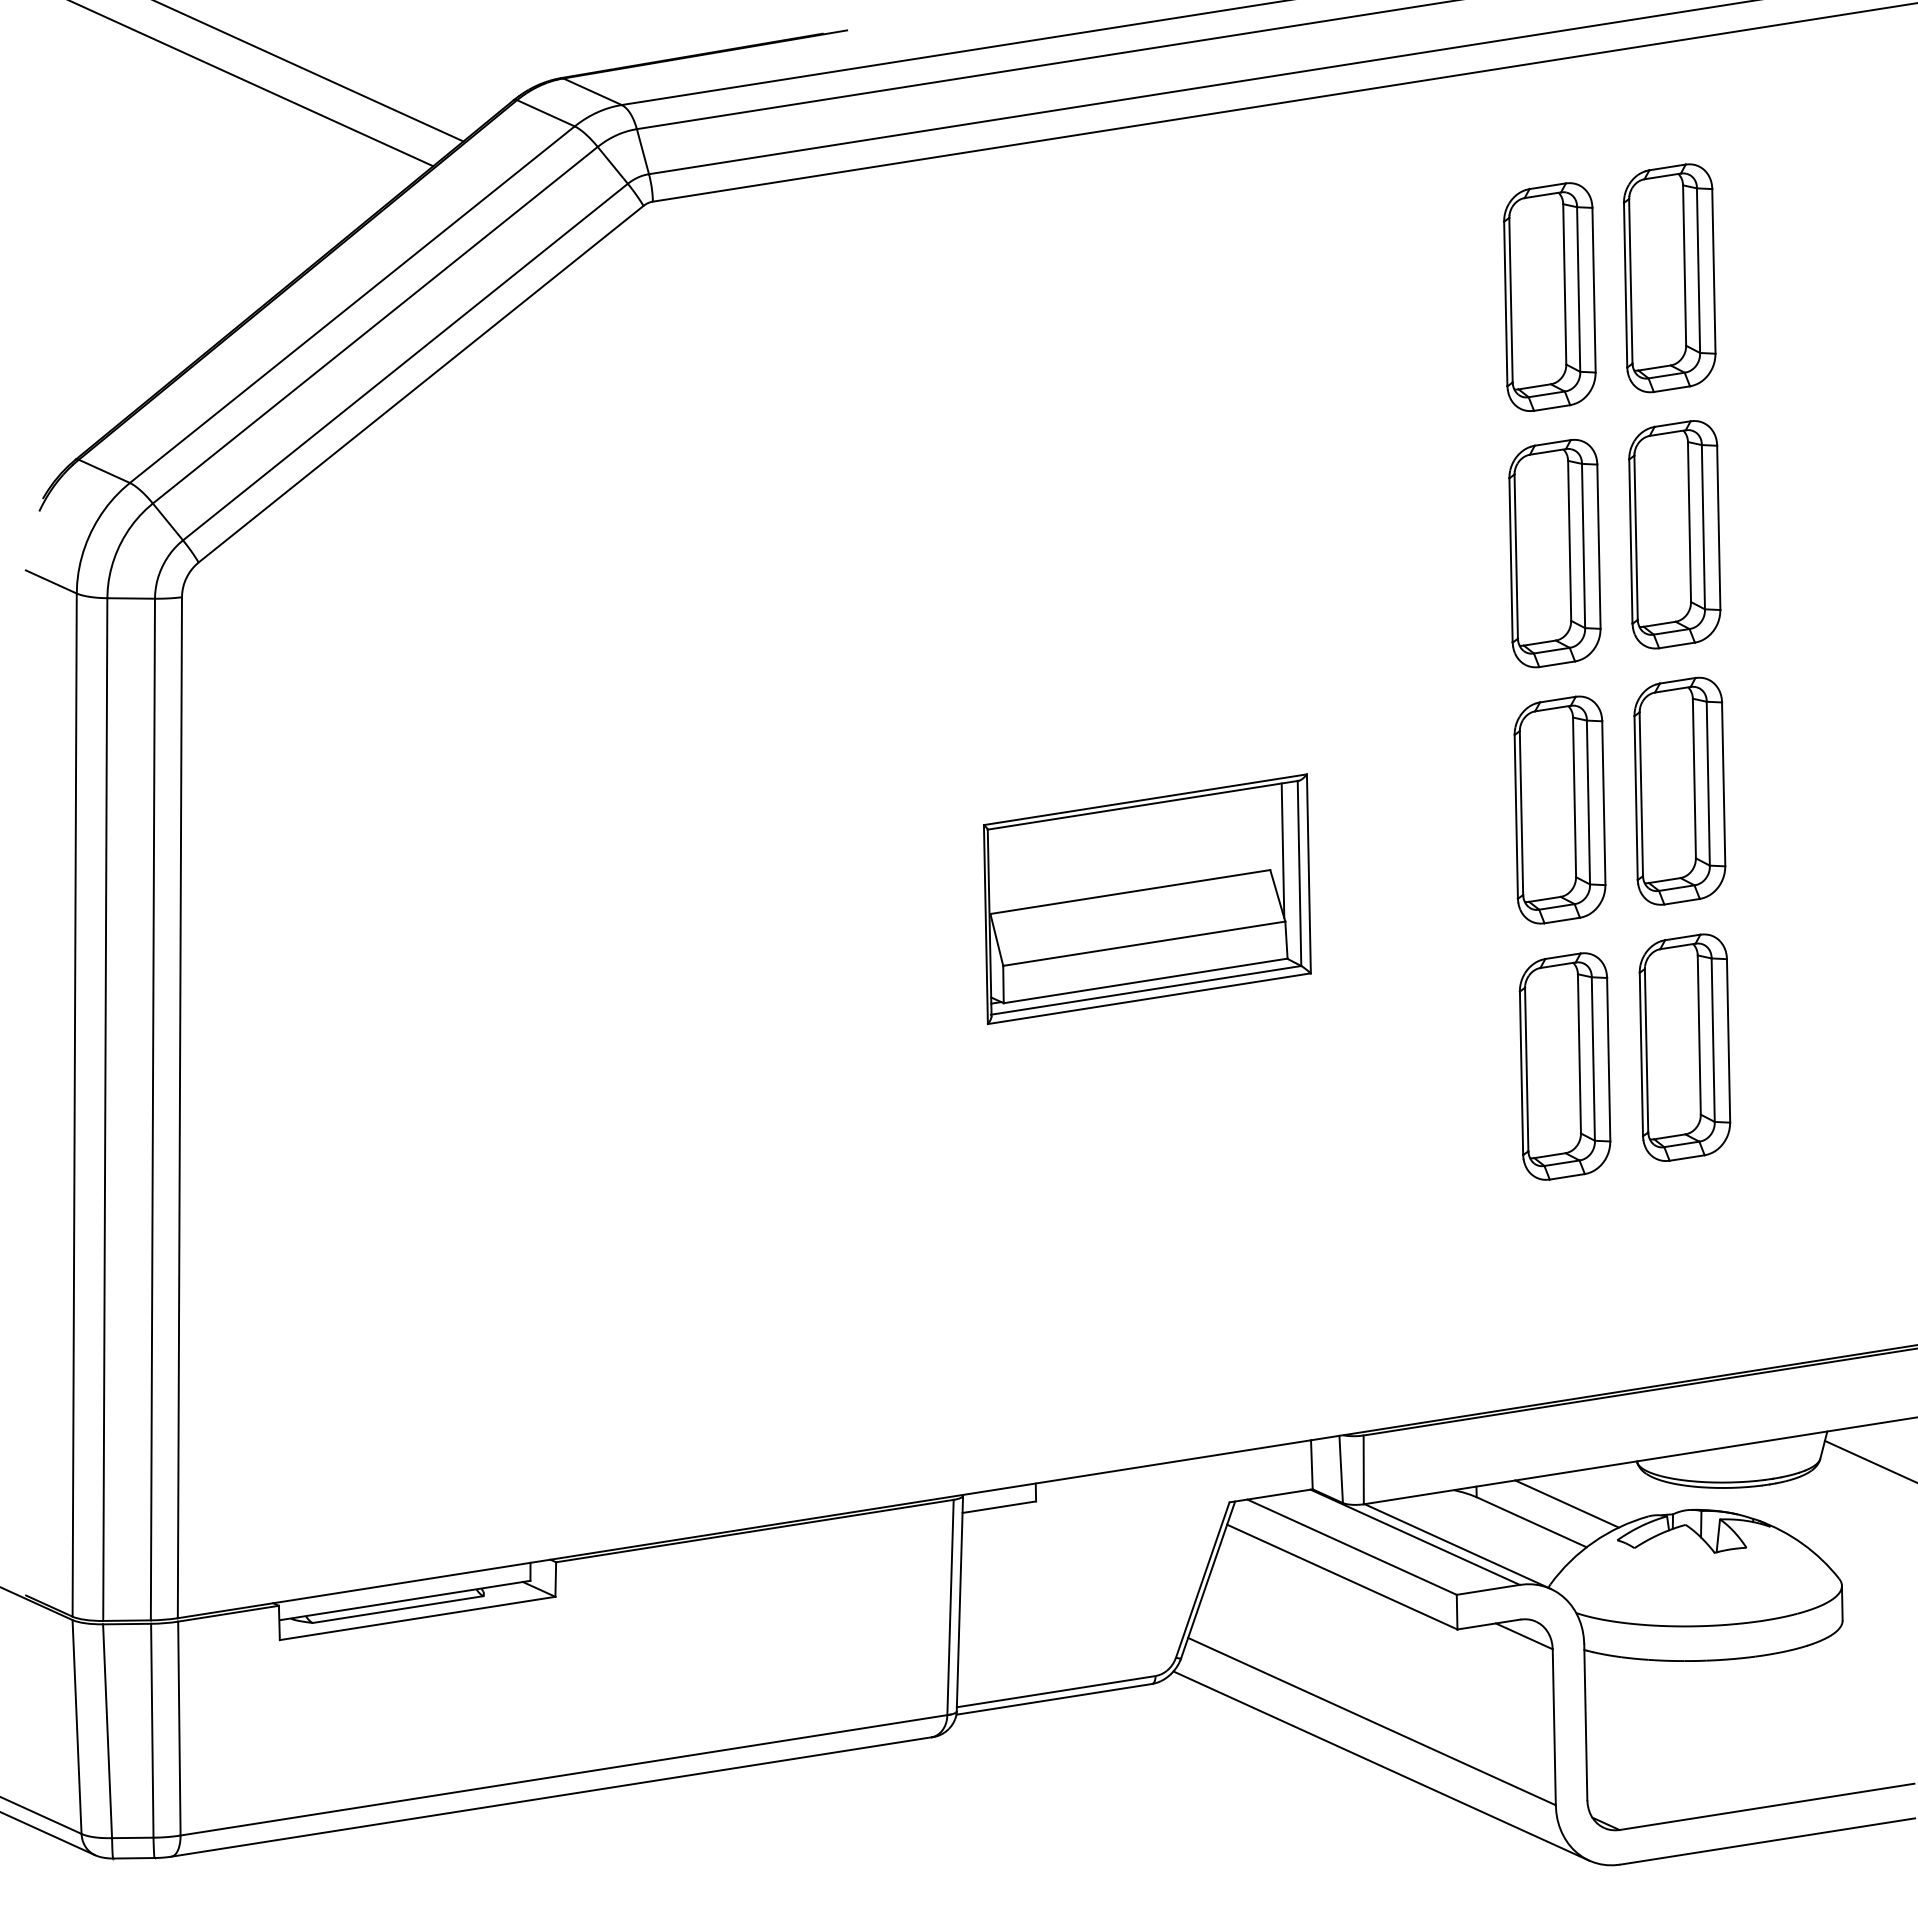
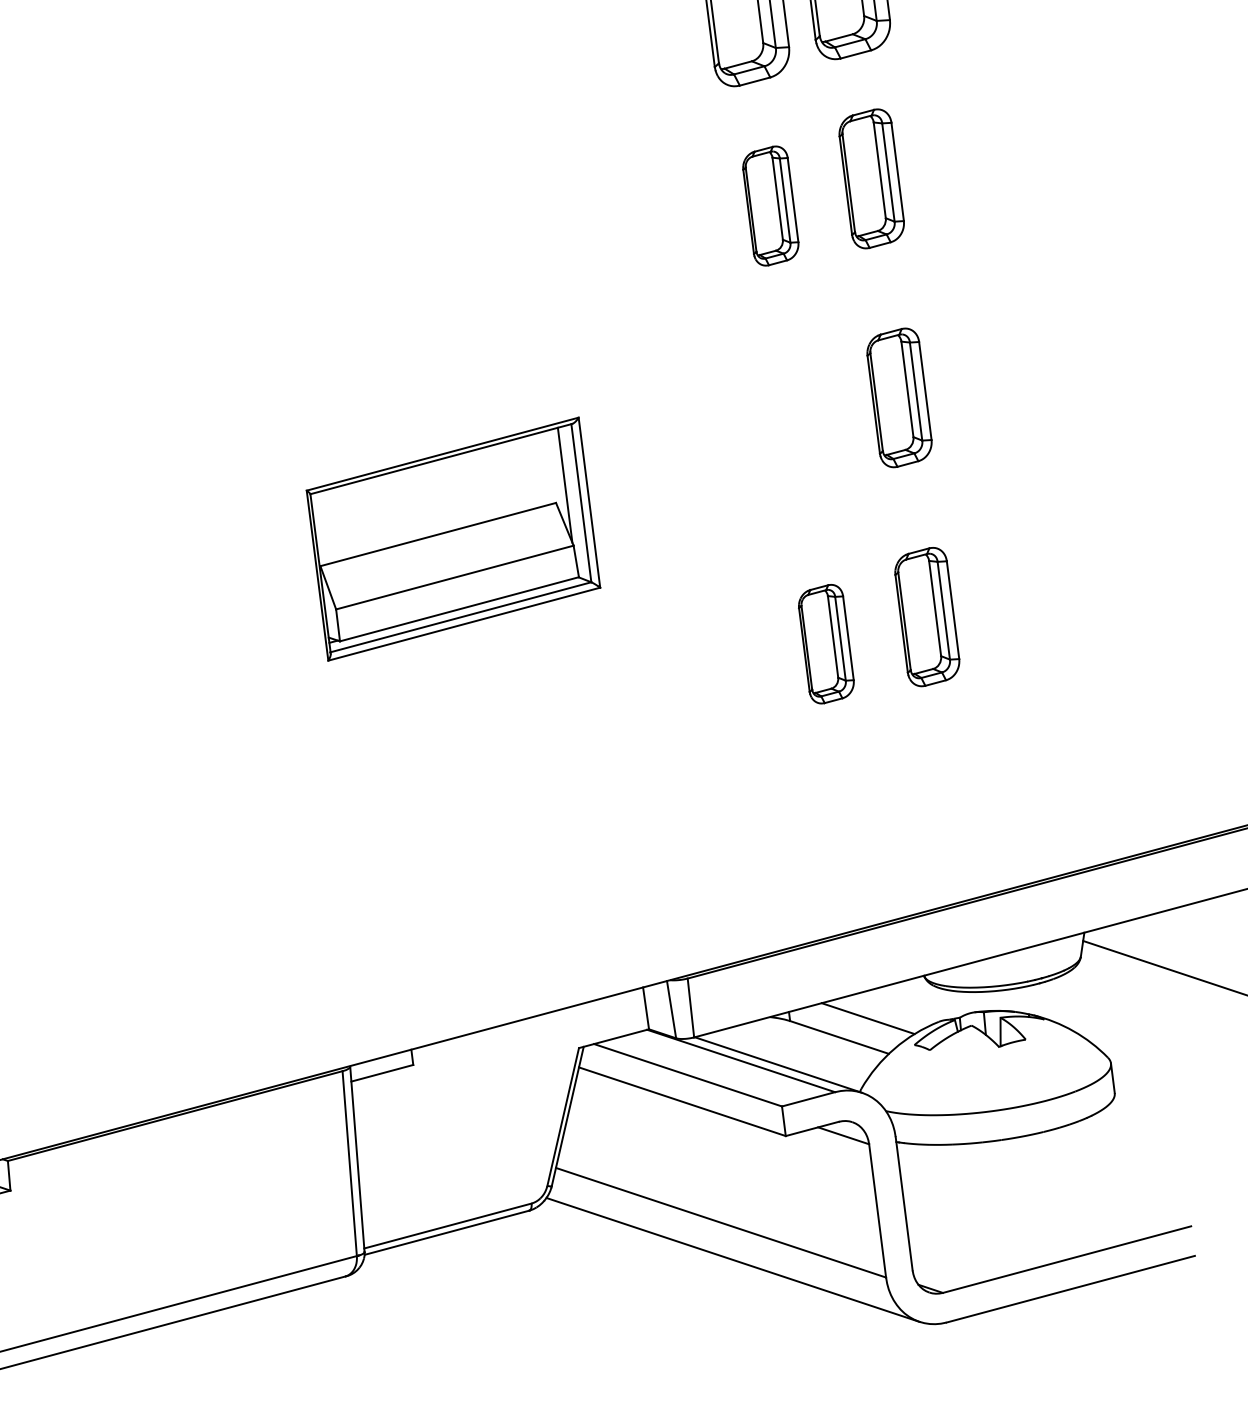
part: (1674, 534) -> (871, 178), size x0.7
part: (1554, 553) -> (770, 205), size x0.6
part: (1679, 790) -> (899, 397), size x0.7
part: (1559, 809) -> (798, 424), removed
part: (1684, 1047) -> (926, 616), size x0.7
part: (1564, 1066) -> (825, 644), size x0.6

